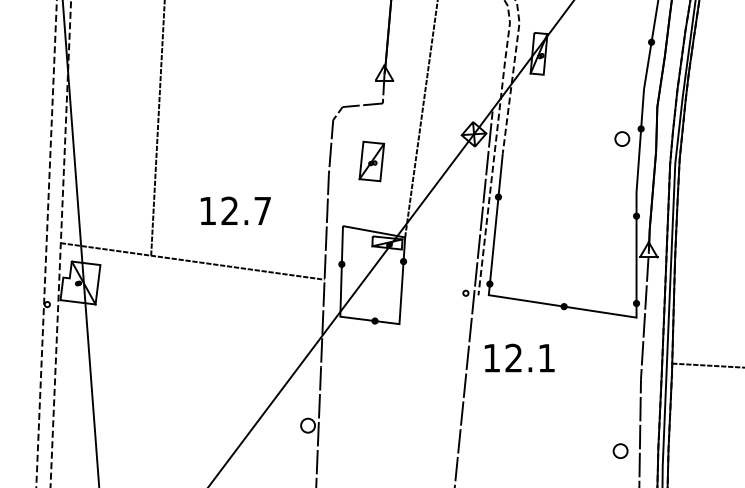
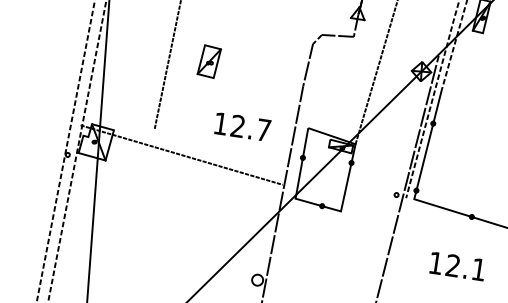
part: (371, 161) -> (209, 61), moved
text: (235, 210) -> (242, 126), moved
line: (192, 261) -> (181, 155), moved
text: (519, 357) -> (457, 265), moved

